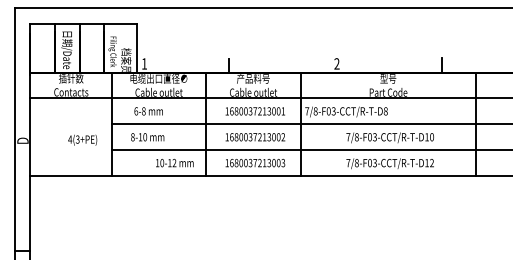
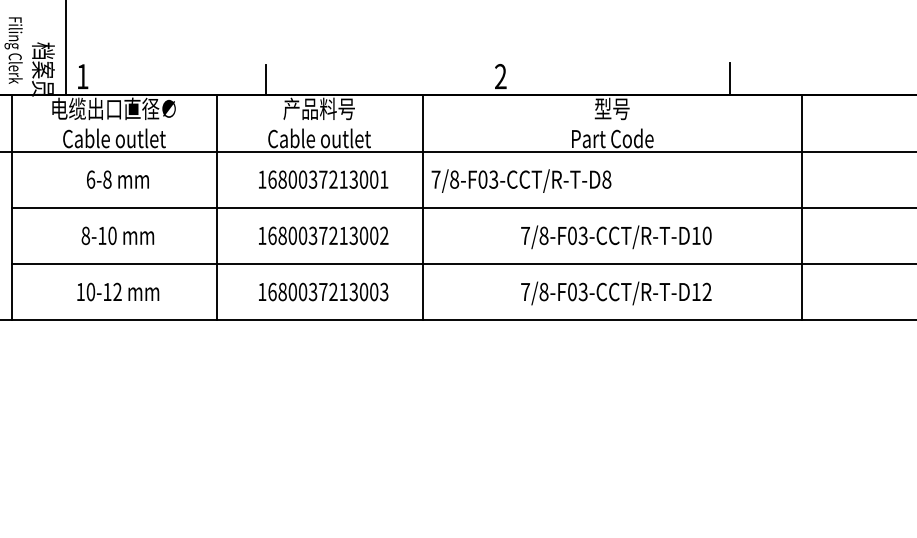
text: (148, 111) -> (117, 179), moved
text: (147, 137) -> (117, 236), moved
text: (174, 163) -> (117, 292), moved

